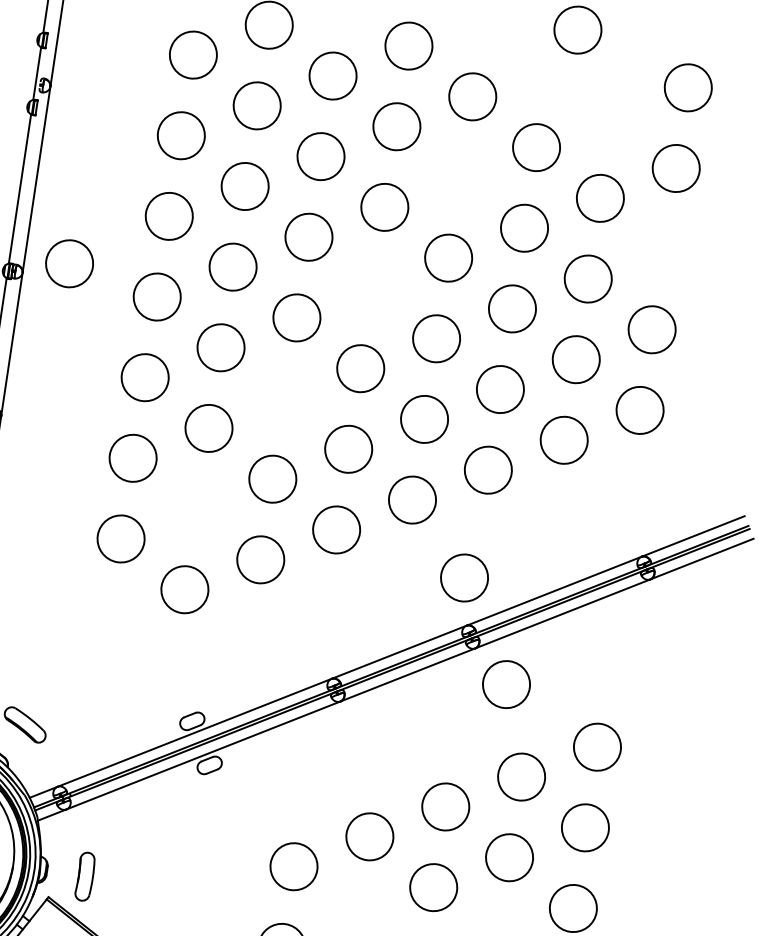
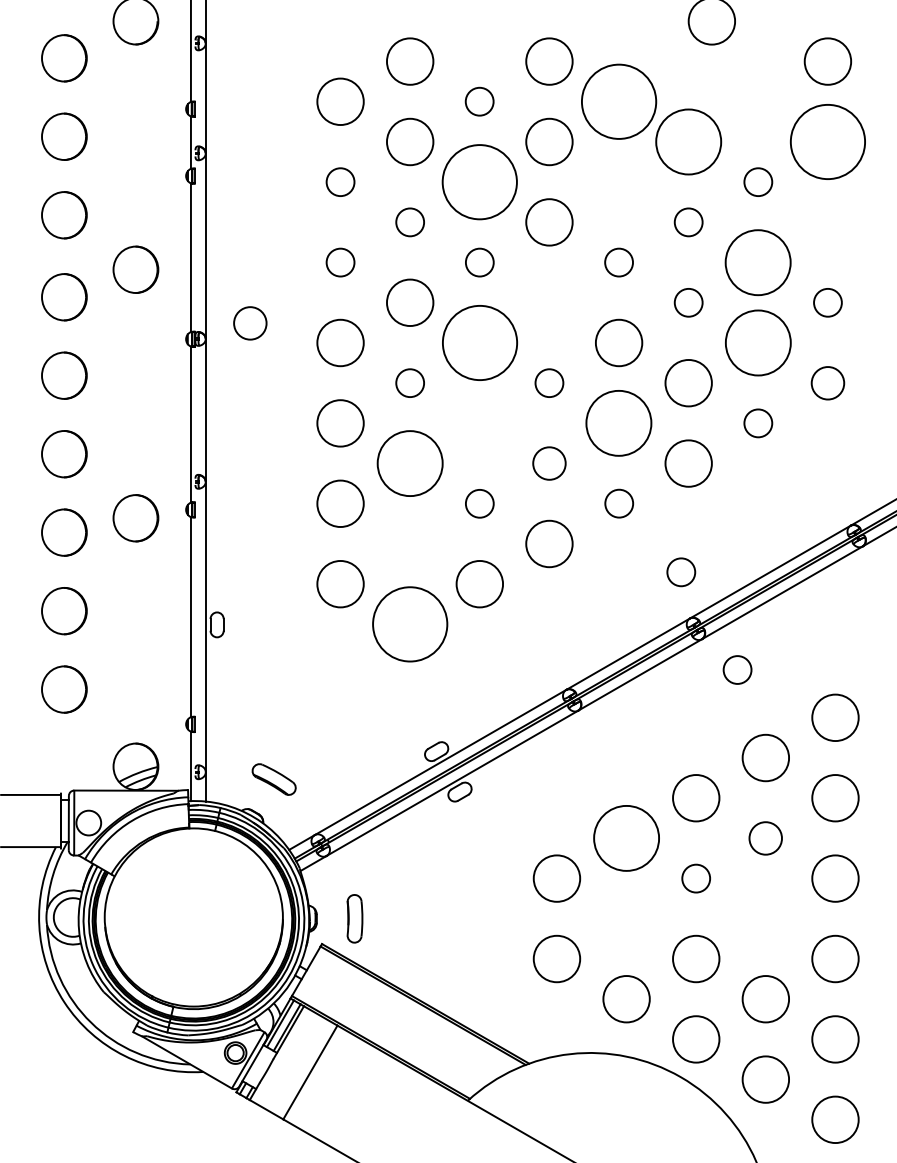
circle: (332, 75) -> (479, 101), size x0.6
circle: (472, 96) -> (618, 101), size x1.6
circle: (181, 136) -> (340, 182), size x0.6
circle: (536, 147) -> (688, 141), size x1.4
circle: (320, 156) -> (479, 182), size x1.6
circle: (675, 167) -> (827, 141), size x1.6
circle: (244, 186) -> (409, 222), size x0.6
circle: (600, 198) -> (758, 182), size x0.6
circle: (169, 216) -> (340, 262), size x0.6
circle: (524, 228) -> (688, 222), size x0.6
circle: (308, 237) -> (479, 262), size x0.6
circle: (448, 257) -> (618, 262), size x0.6
circle: (69, 263) -> (250, 323), size x0.7
circle: (588, 278) -> (758, 262), size x1.4
circle: (512, 308) -> (688, 302), size x0.6
circle: (296, 317) -> (479, 342), size x1.6
circle: (651, 329) -> (827, 302), size x0.6
circle: (220, 347) -> (409, 382), size x0.6
circle: (576, 359) -> (758, 342), size x1.4
circle: (360, 367) -> (549, 382), size x0.6
circle: (639, 410) -> (827, 383), size x0.7
circle: (424, 419) -> (619, 423), size x1.4
circle: (208, 428) -> (409, 463), size x1.4
circle: (564, 440) -> (758, 423), size x0.6
circle: (348, 449) -> (549, 463), size x0.7
circle: (272, 478) -> (479, 503), size x0.6
circle: (412, 499) -> (619, 503), size x0.6
circle: (464, 578) -> (681, 572), size x0.6
circle: (184, 589) -> (409, 624), size x1.6
circle: (506, 684) -> (737, 669), size x0.6
circle: (369, 836) -> (626, 838), size x1.4
circle: (509, 857) -> (765, 838), size x0.7
circle: (433, 887) -> (696, 878), size x0.6

